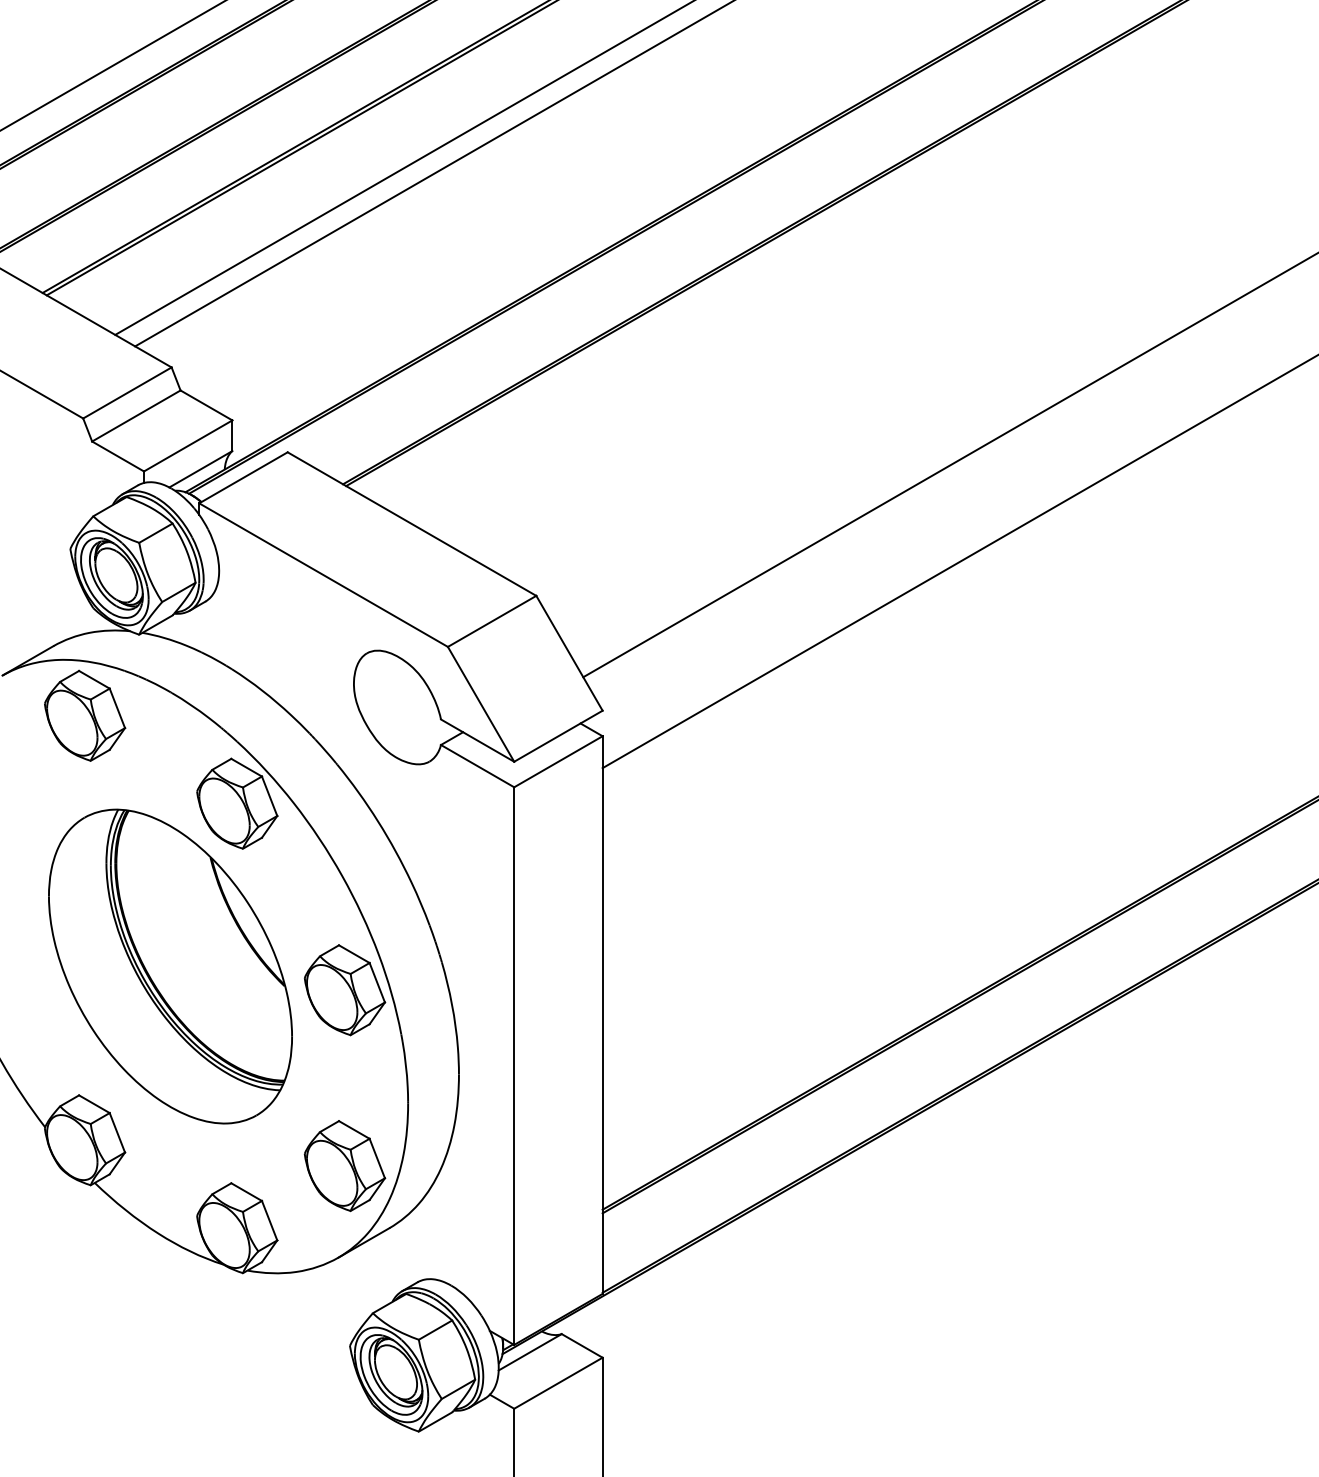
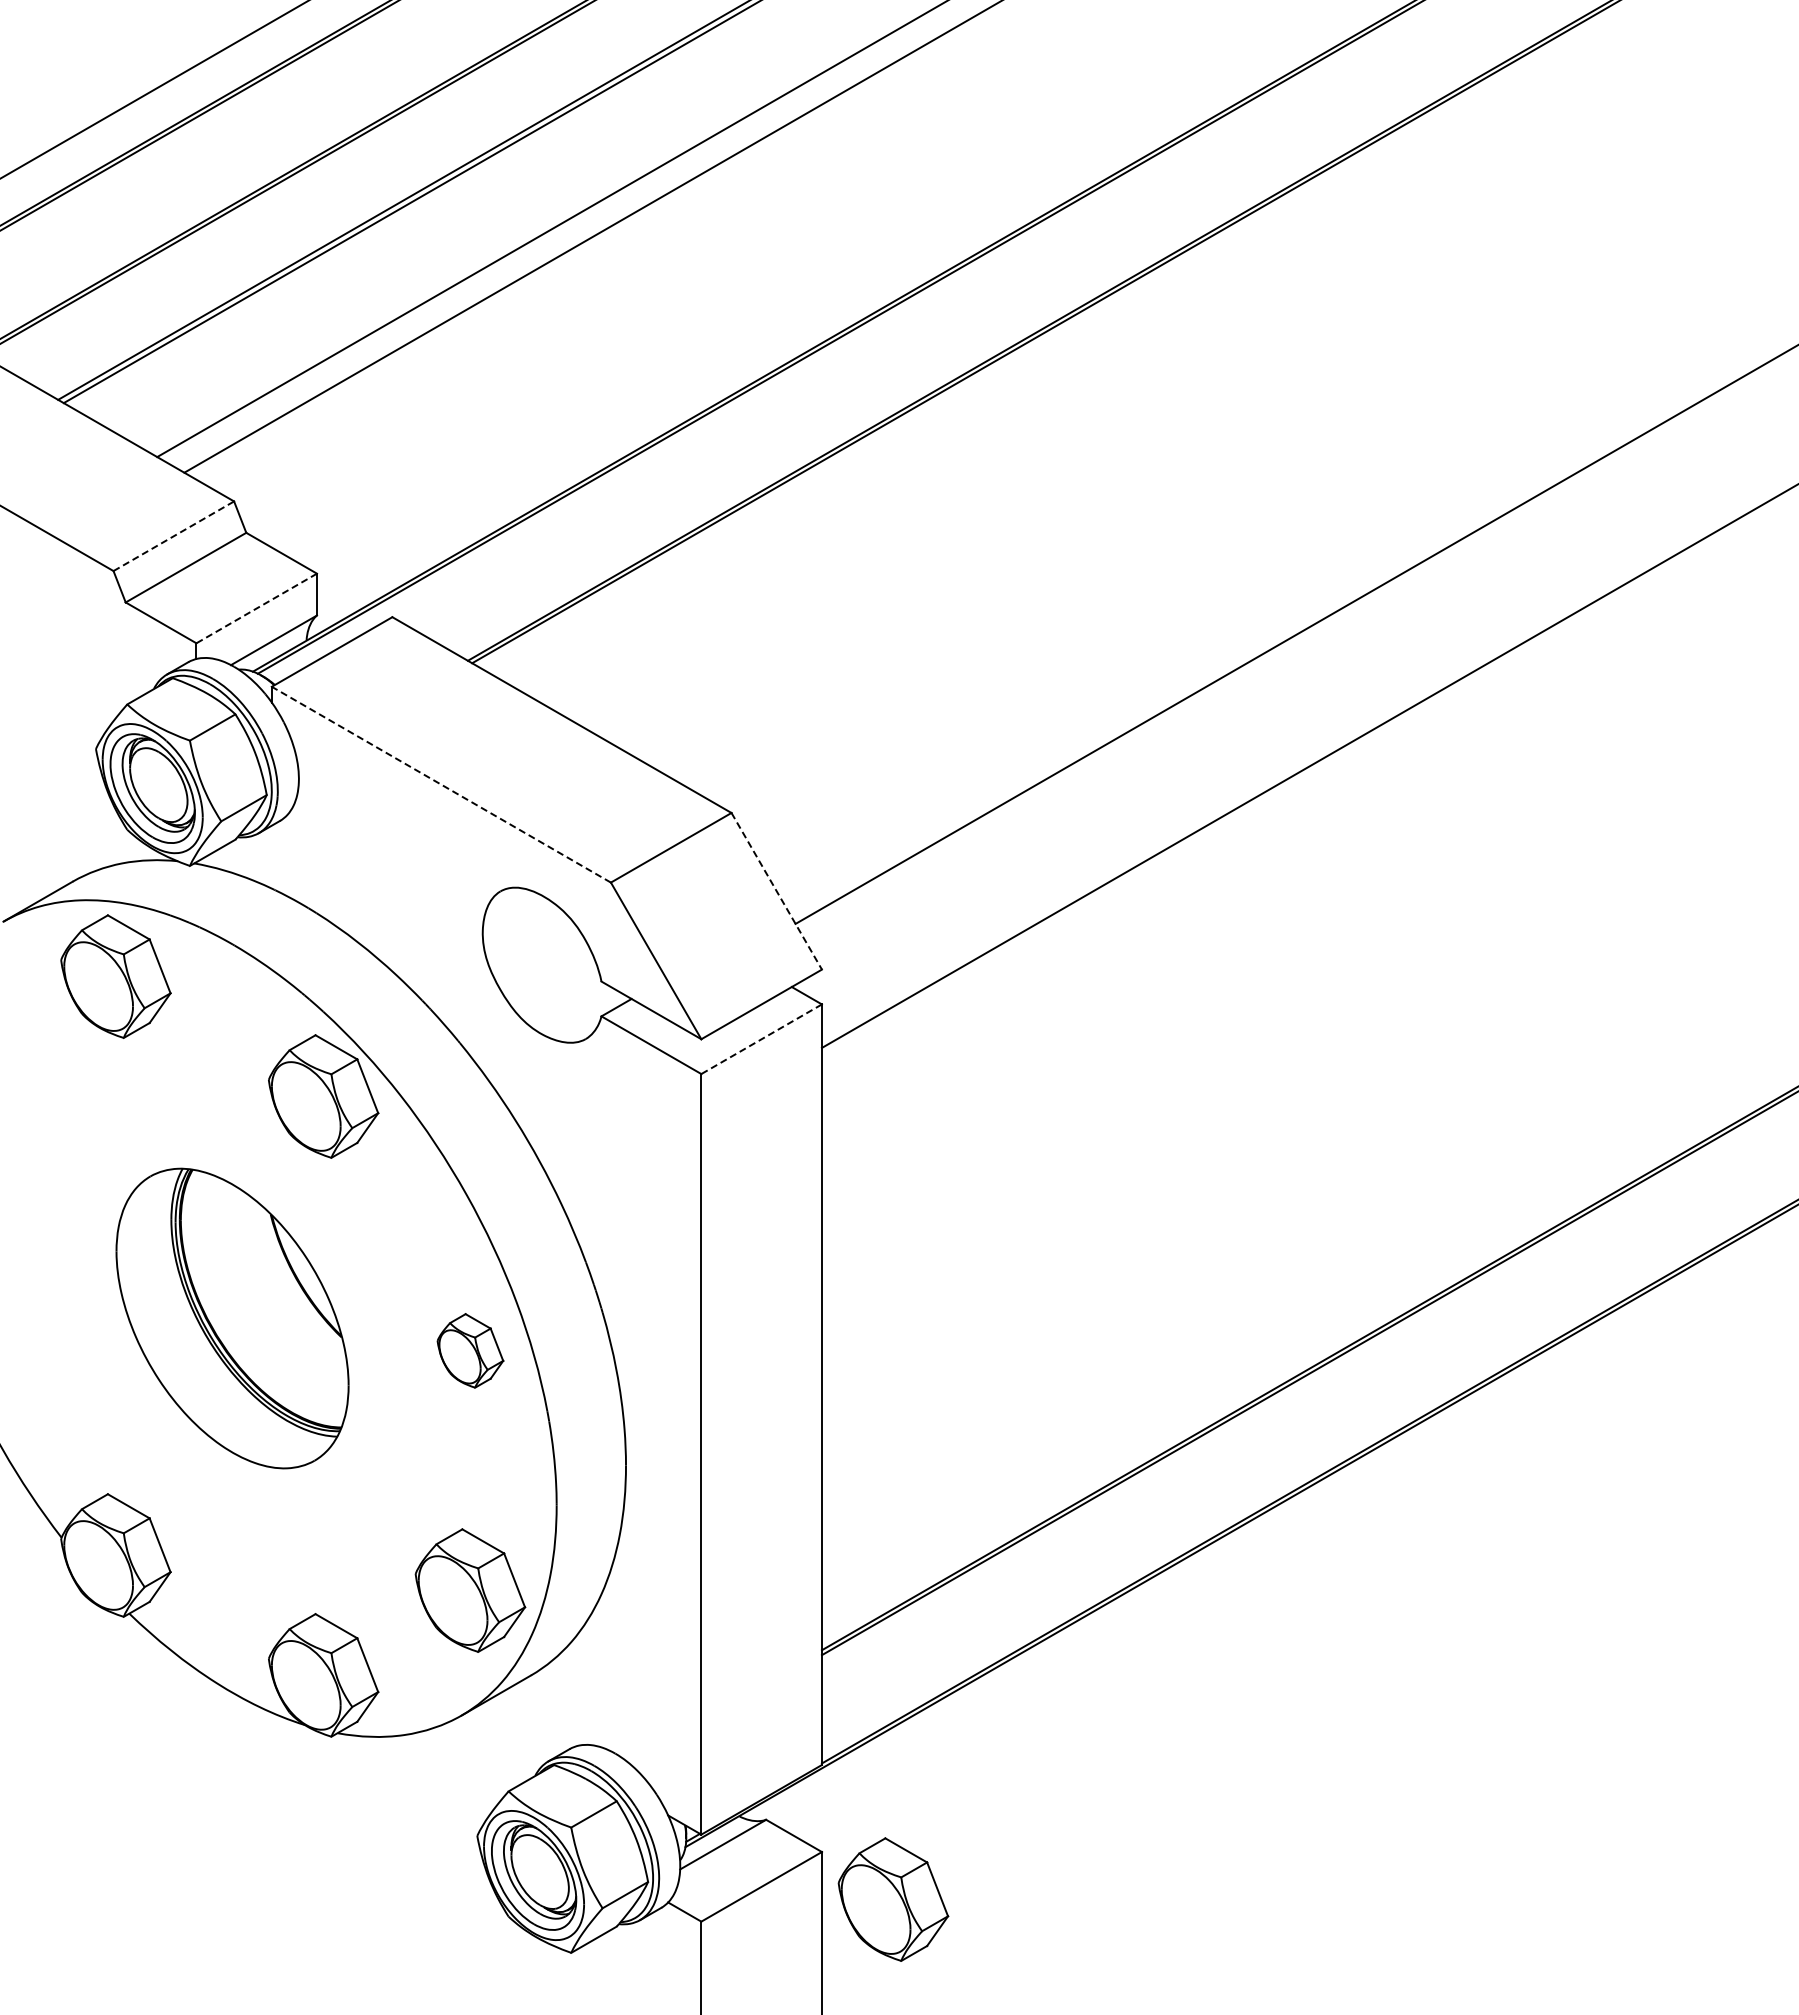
line: (127, 393) -> (173, 536), solid -> dashed
line: (188, 445) -> (256, 608), solid -> dashed
line: (323, 574) -> (441, 784), solid -> dashed
line: (569, 653) -> (776, 891), solid -> dashed
line: (558, 761) -> (761, 1039), solid -> dashed
part: (170, 966) -> (232, 1318), size x0.7
part: (344, 989) -> (470, 1350), size x0.6
part: (655, 1392) -> (893, 1899), added

